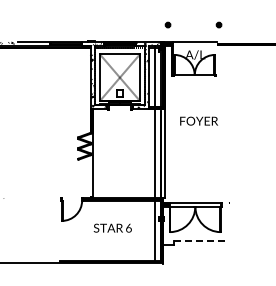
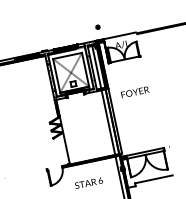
part: (218, 24) -> (134, 19), removed
line: (199, 241) -> (153, 179), dashed -> solid

